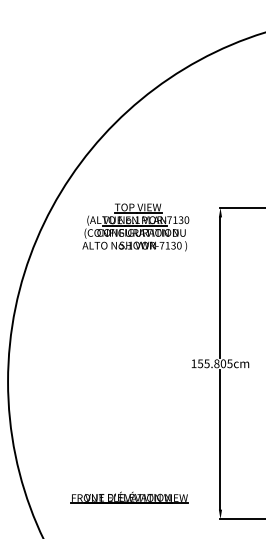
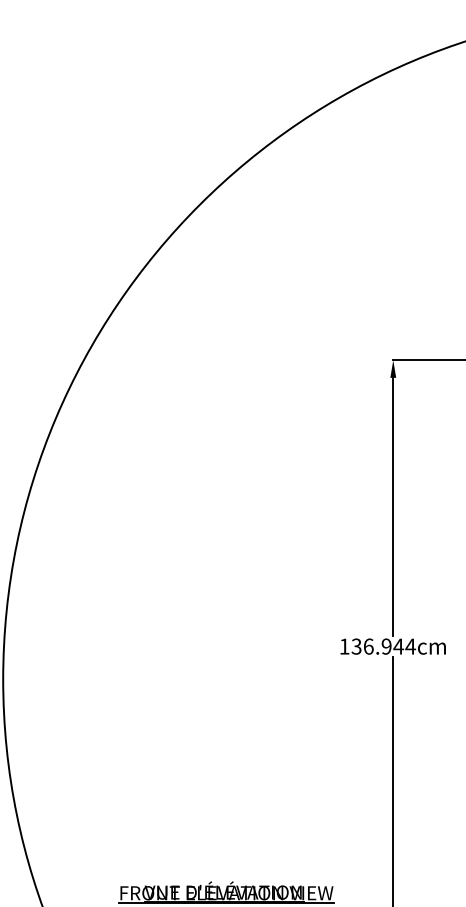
part: (135, 227) -> (237, 396), removed
text: (215, 363) -> (384, 646), 155.805cm -> 136.944cm

